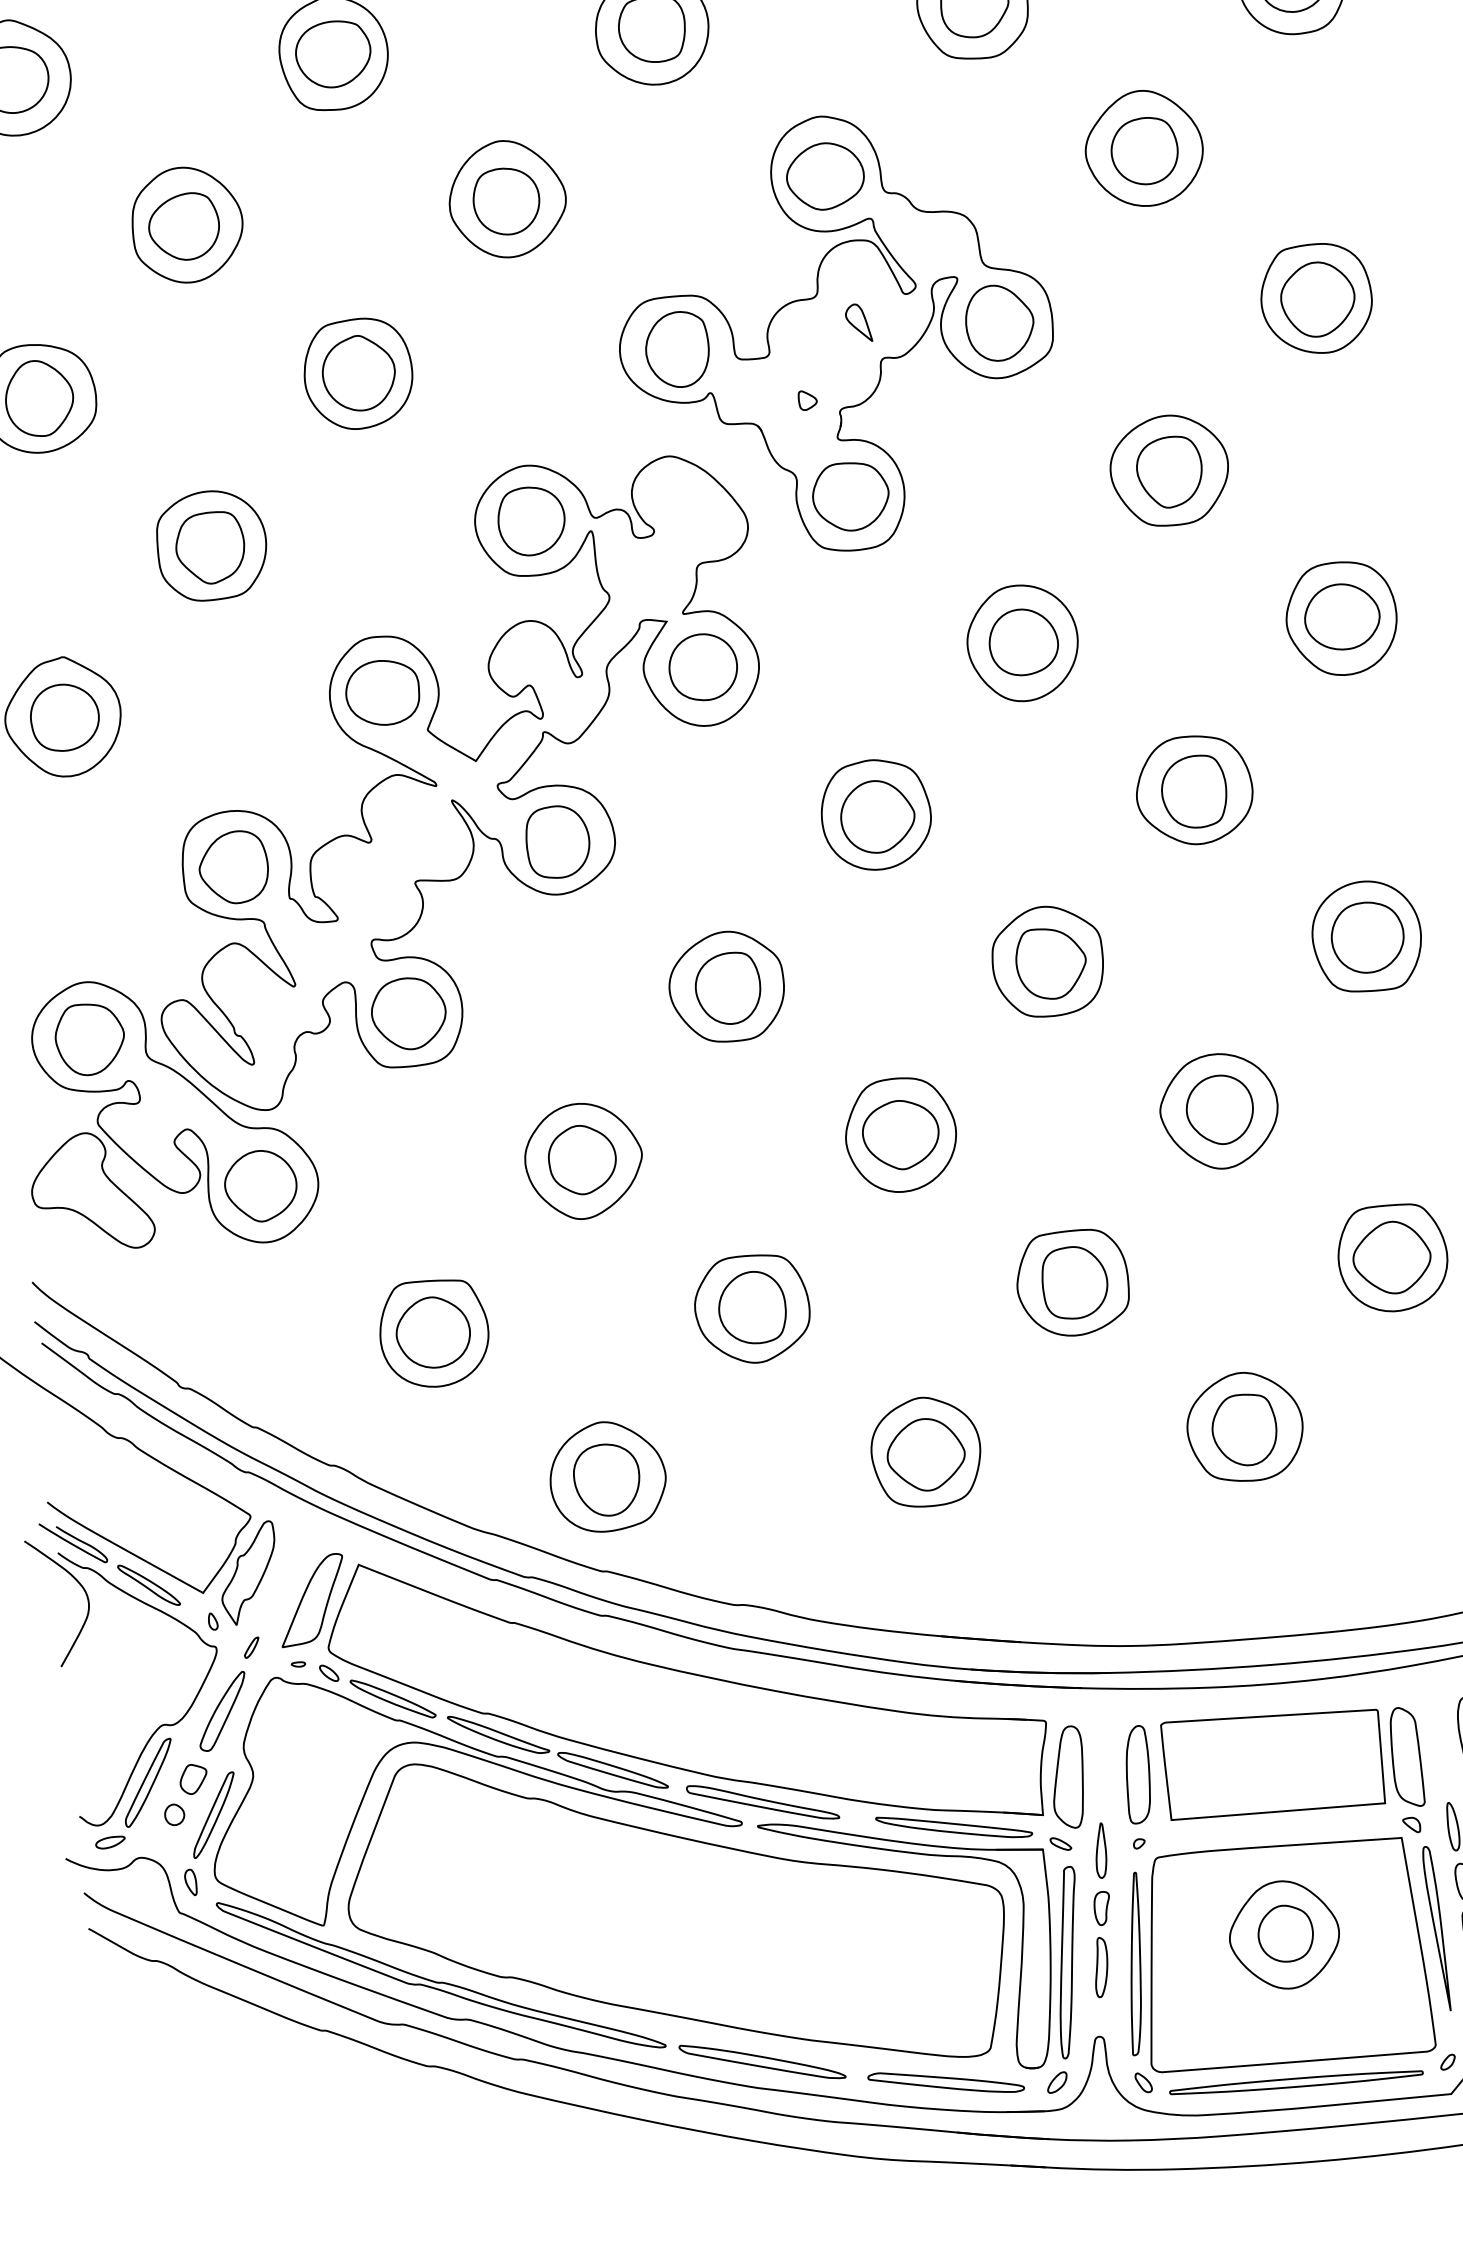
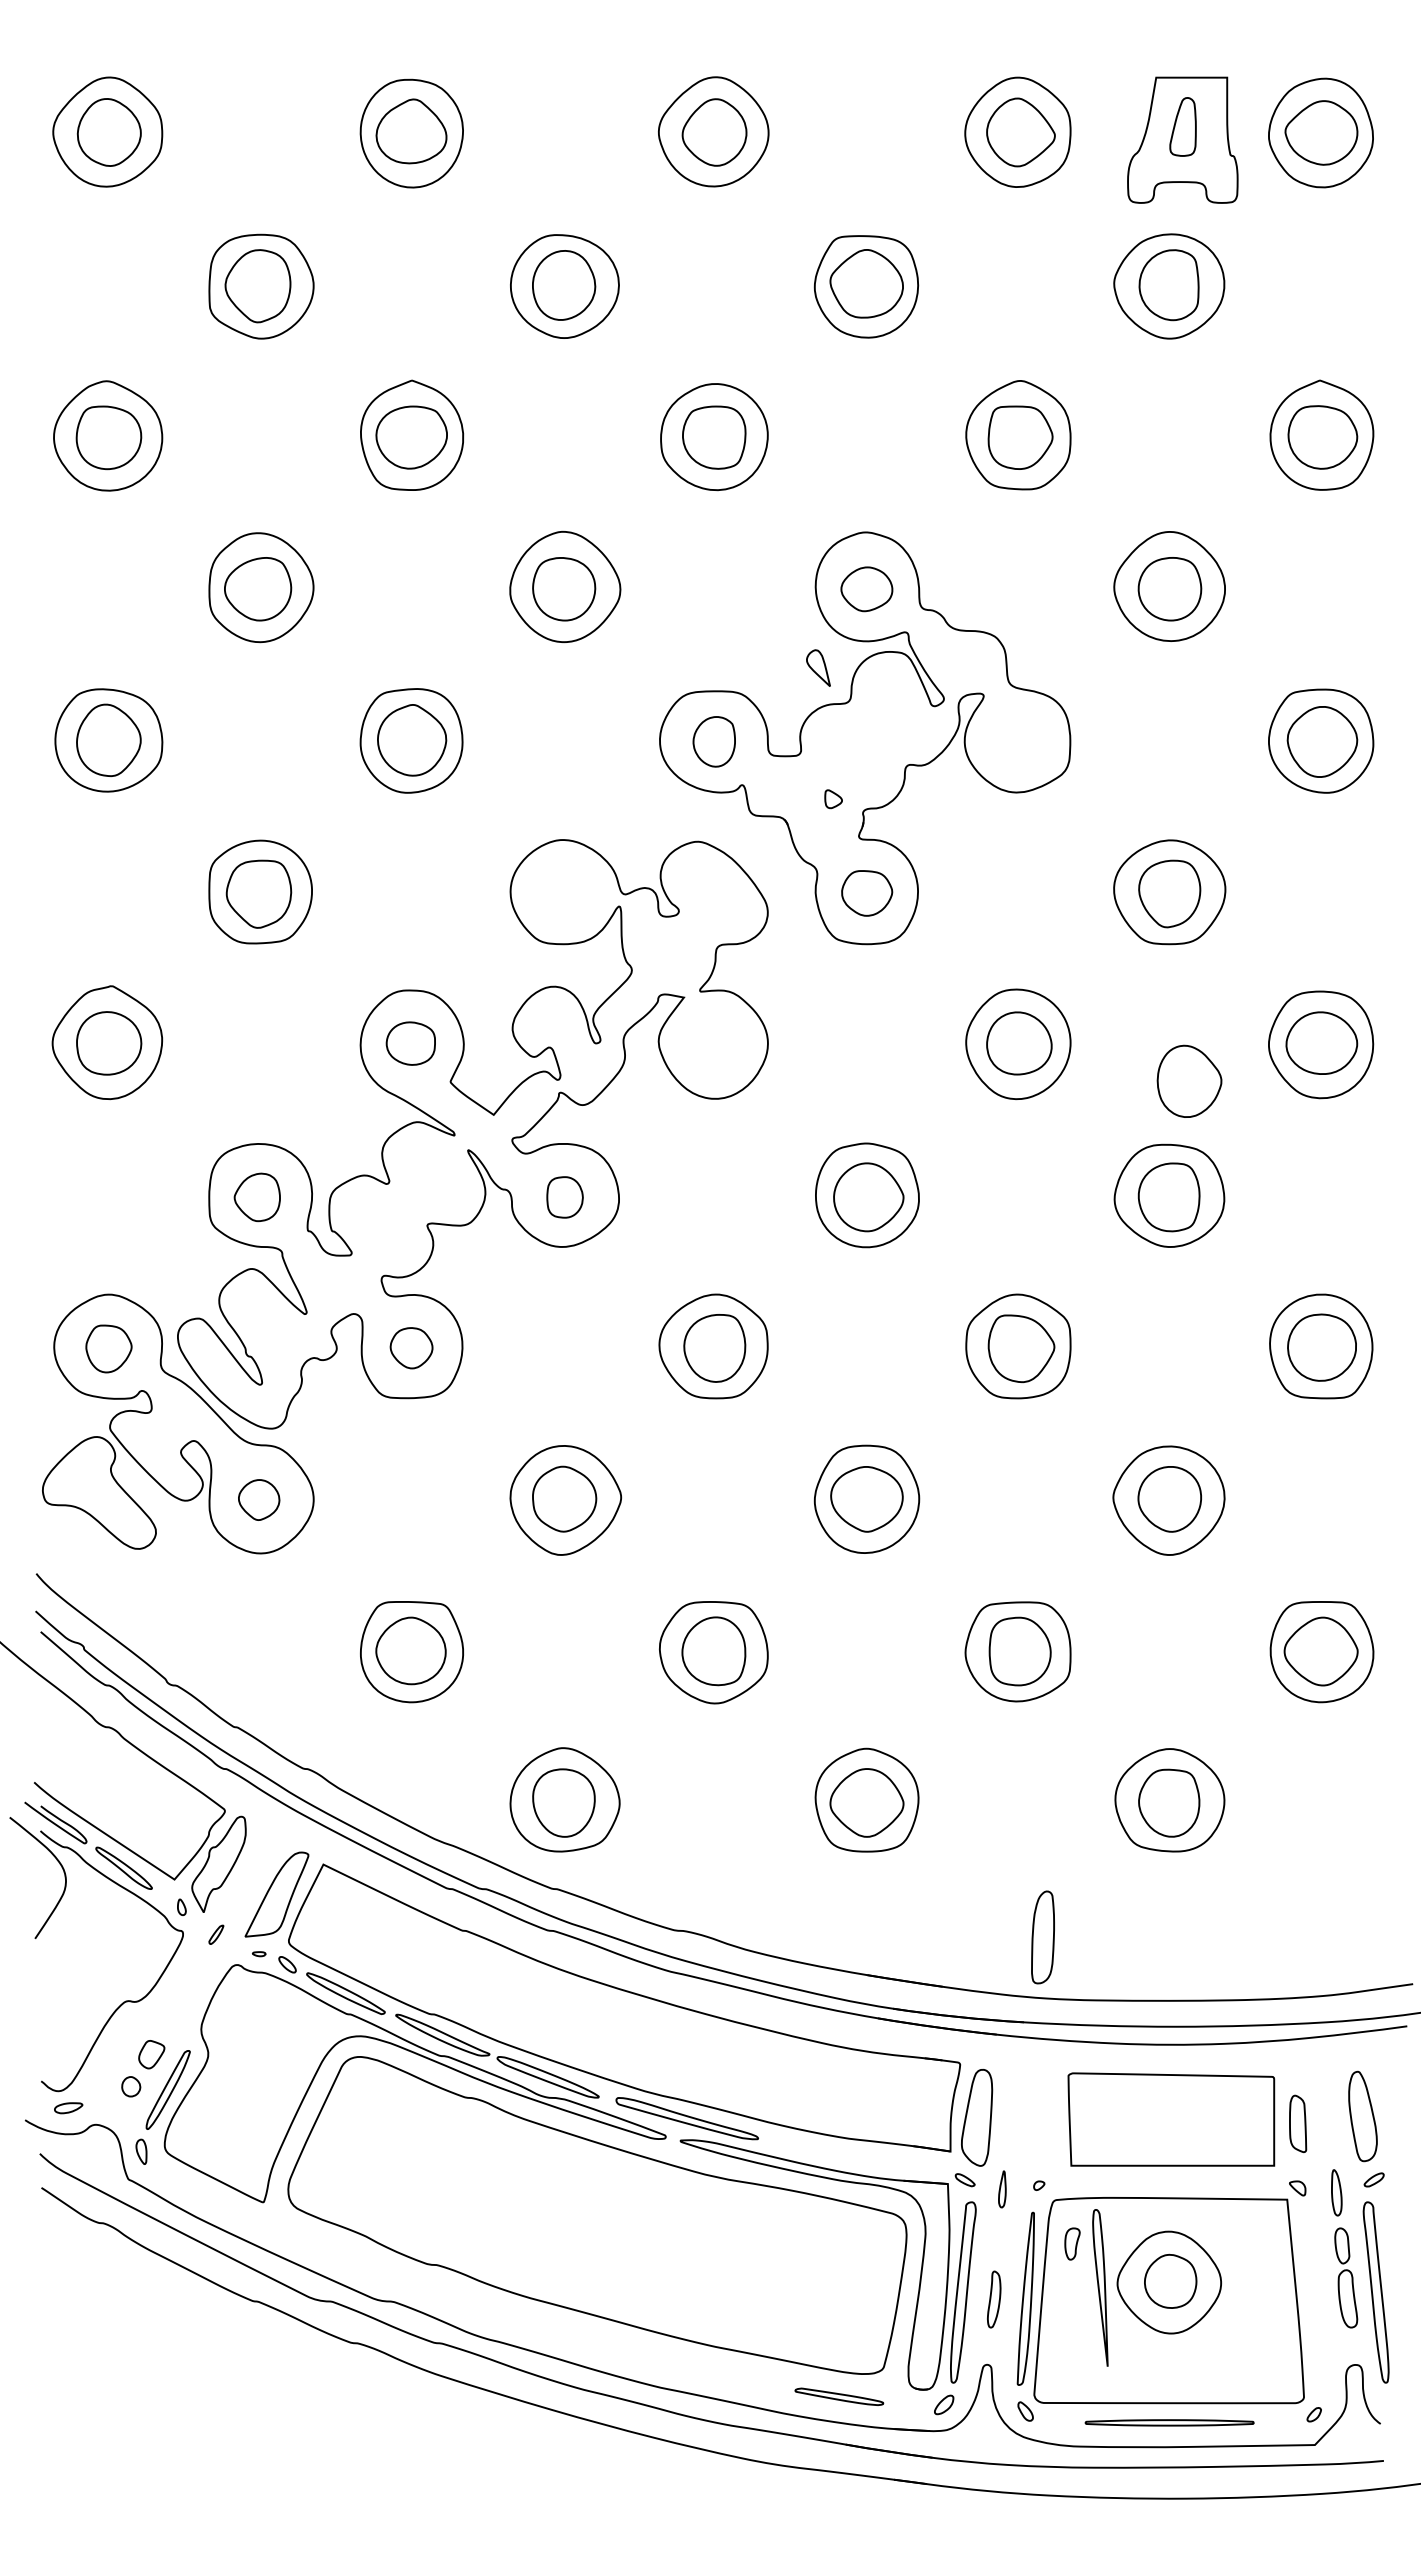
part: (825, 176) -> (866, 589), size x0.7
part: (999, 321) -> (1189, 1080), moved
part: (858, 322) -> (818, 667), moved
part: (676, 349) -> (713, 741), size x0.7
part: (850, 496) -> (866, 893), size x0.7
part: (530, 521) -> (563, 892), removed
part: (703, 667) -> (715, 1043), removed
part: (382, 692) -> (410, 1043), size x0.7
part: (557, 842) -> (564, 1197), size x0.6
part: (233, 867) -> (257, 1197), size x0.7
part: (408, 1012) -> (411, 1347), size x0.6
part: (89, 1039) -> (108, 1348), size x0.7
part: (260, 1185) -> (258, 1499), size x0.6
part: (221, 1711) -> (183, 1992), removed
part: (1406, 1756) -> (1297, 2123), size x0.6
part: (1137, 1774) -> (1042, 1937), moved
part: (148, 1782) -> (108, 2054), removed
part: (953, 1826) -> (865, 2155), removed
part: (1100, 1850) -> (1002, 2189), size x0.7
part: (1102, 1907) -> (1072, 2243), moved
part: (1436, 1928) -> (1100, 2287), moved
part: (438, 1981) -> (367, 2263), removed
part: (762, 2061) -> (667, 2363), removed
part: (946, 2082) -> (839, 2396), size x0.6
part: (1296, 2082) -> (1169, 2422), size x0.7

